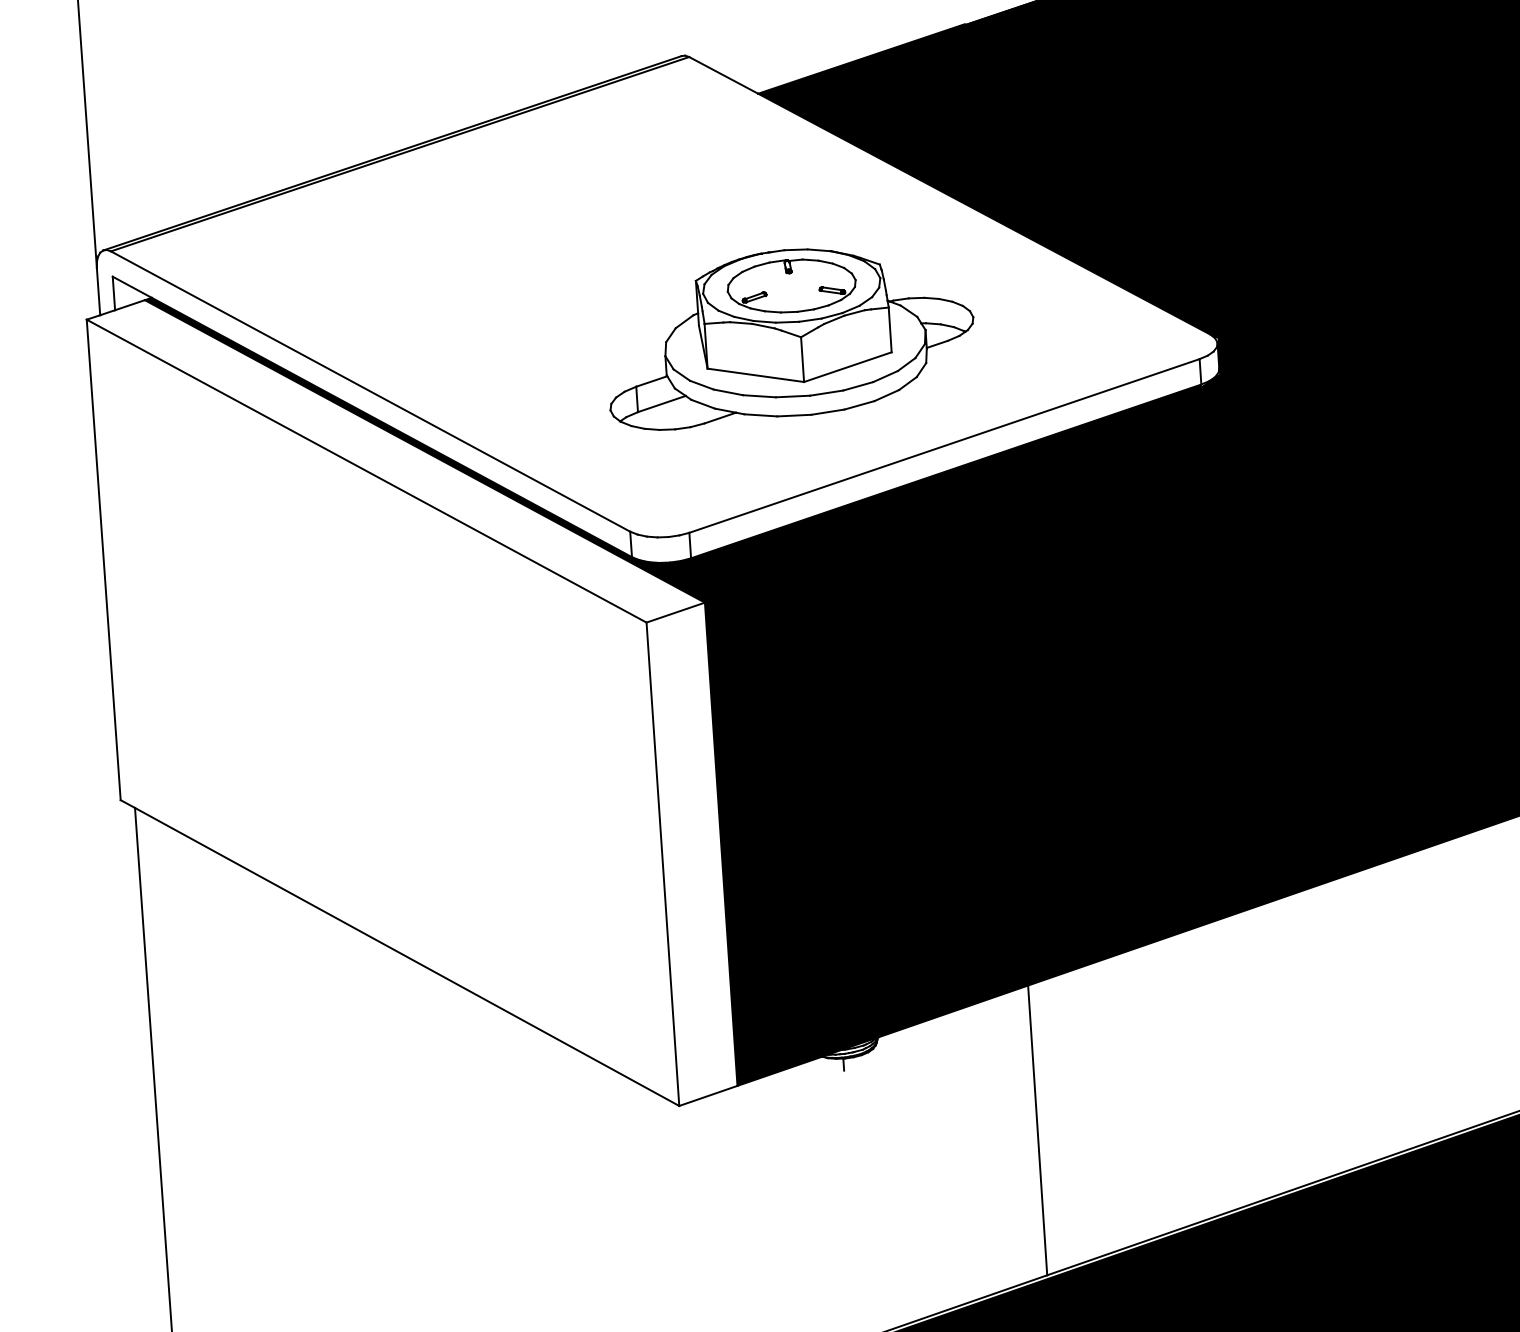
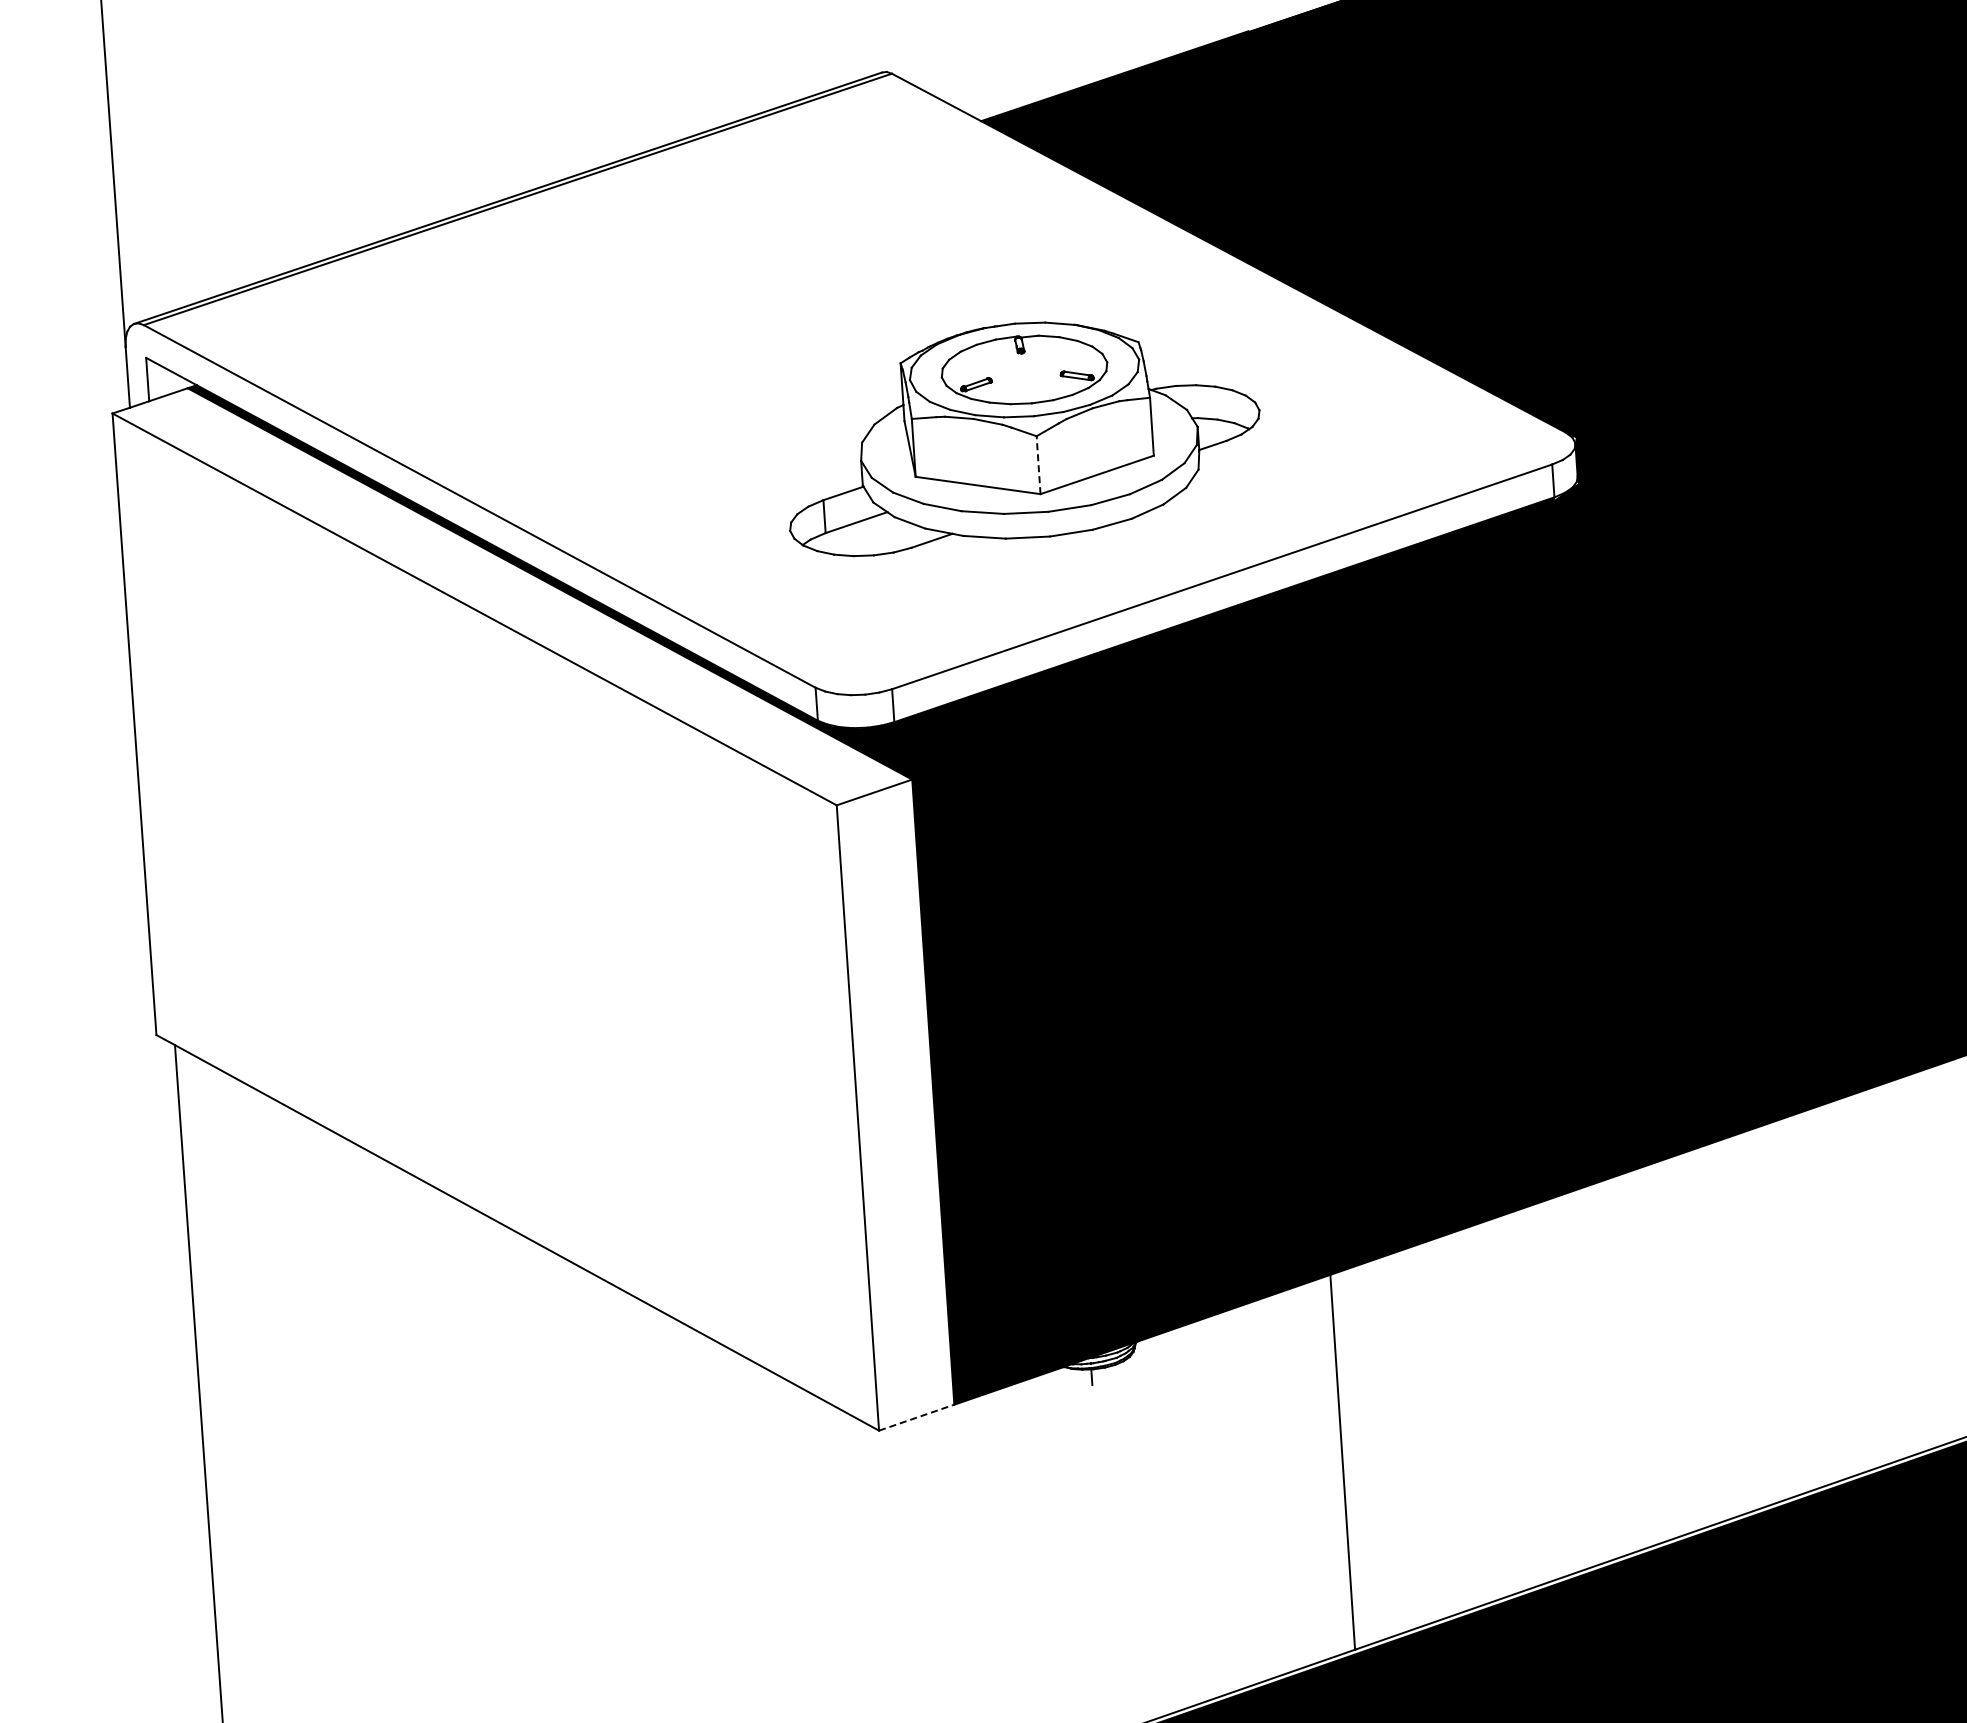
line: (802, 359) -> (1038, 464), solid -> dashed
line: (708, 1095) -> (916, 1417), solid -> dashed

